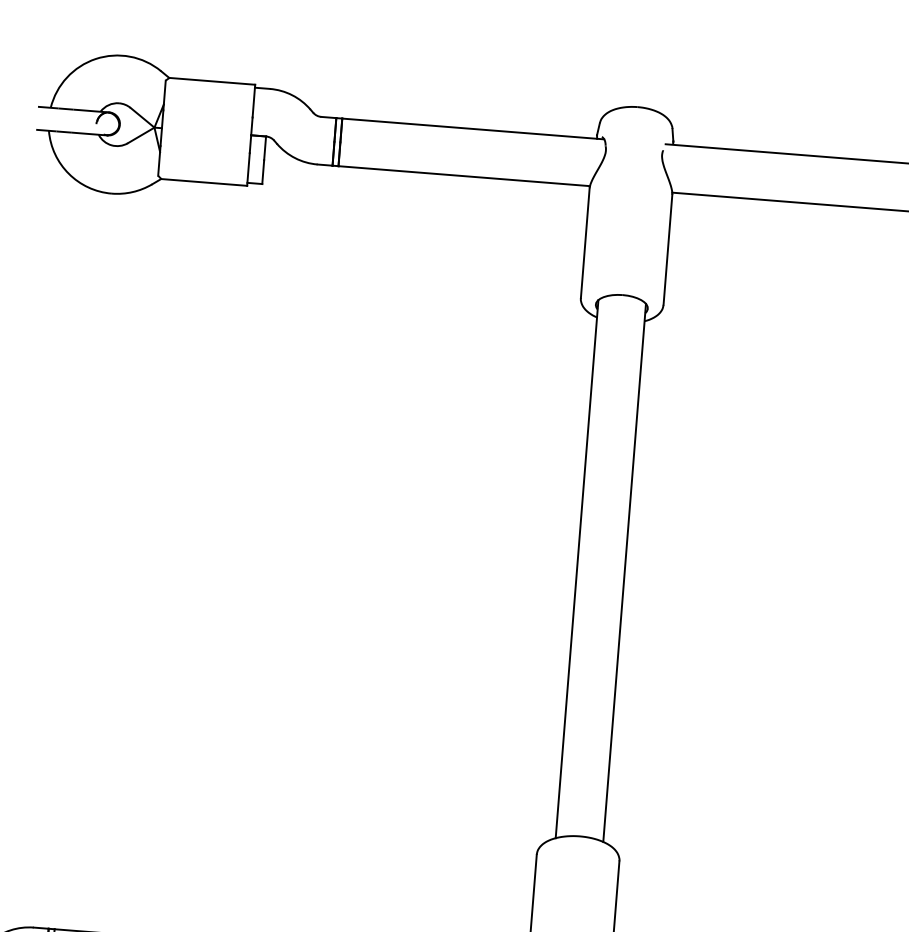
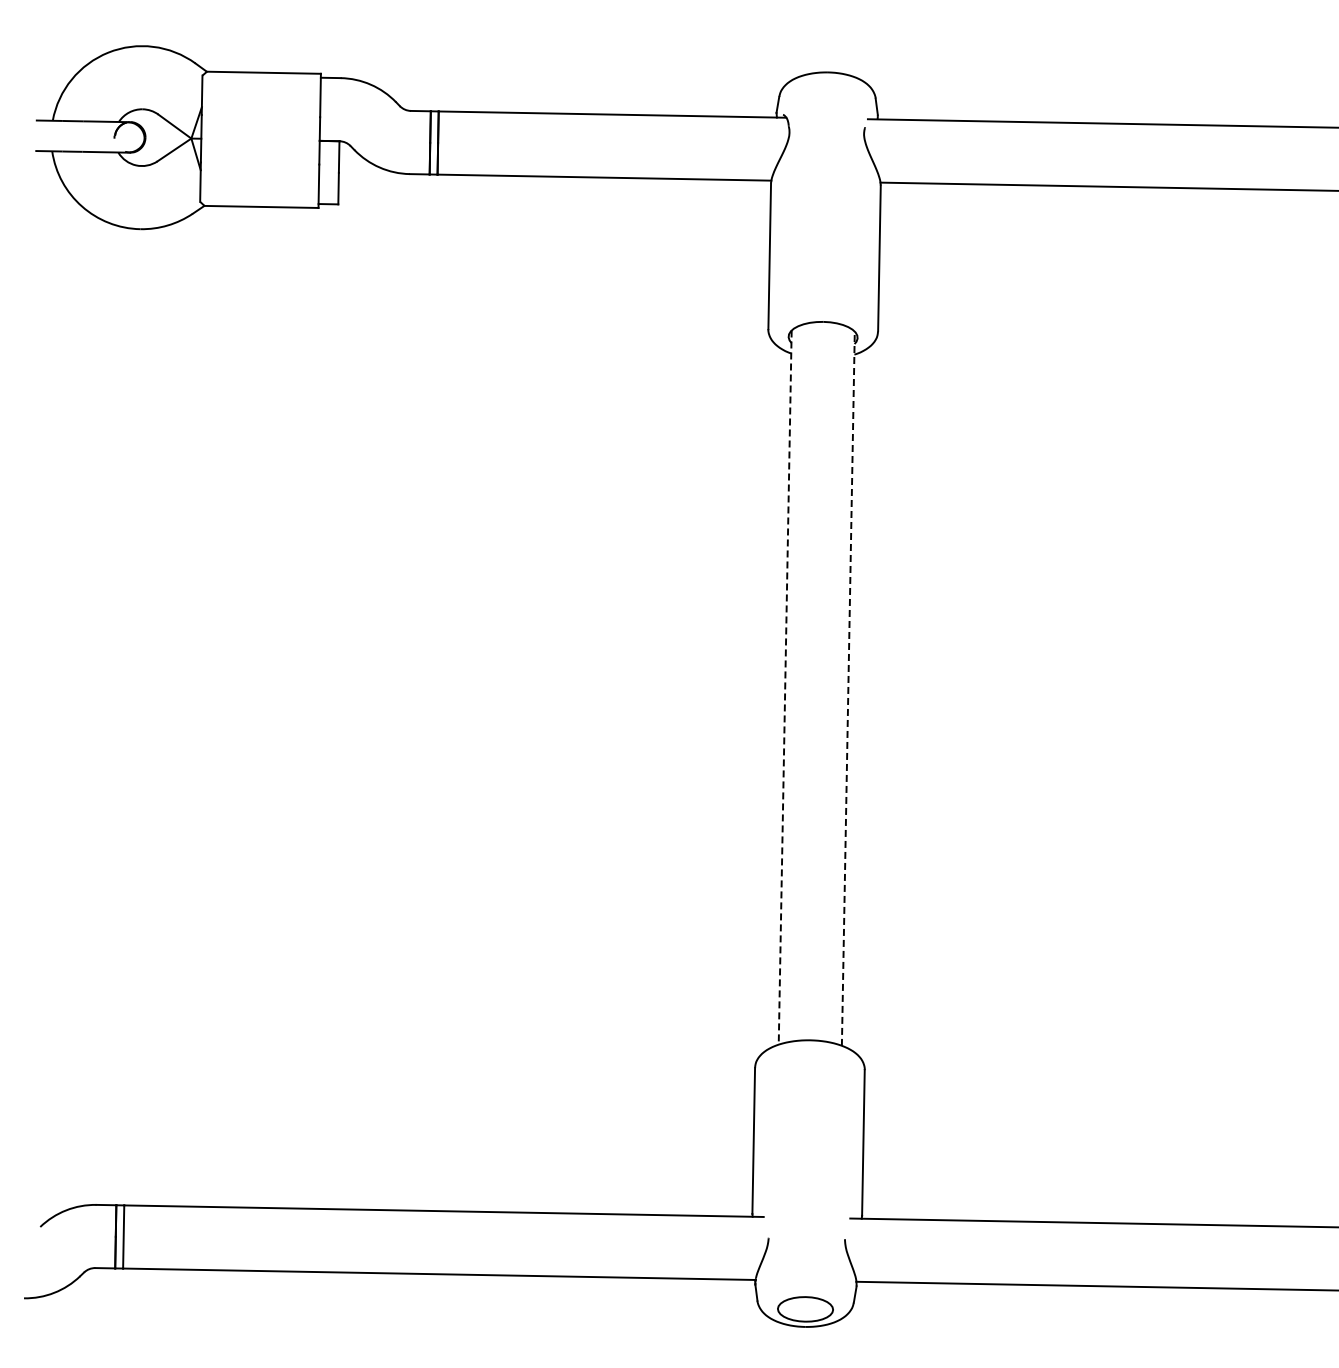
line: (577, 569) -> (785, 688), solid -> dashed
line: (624, 572) -> (848, 688), solid -> dashed

